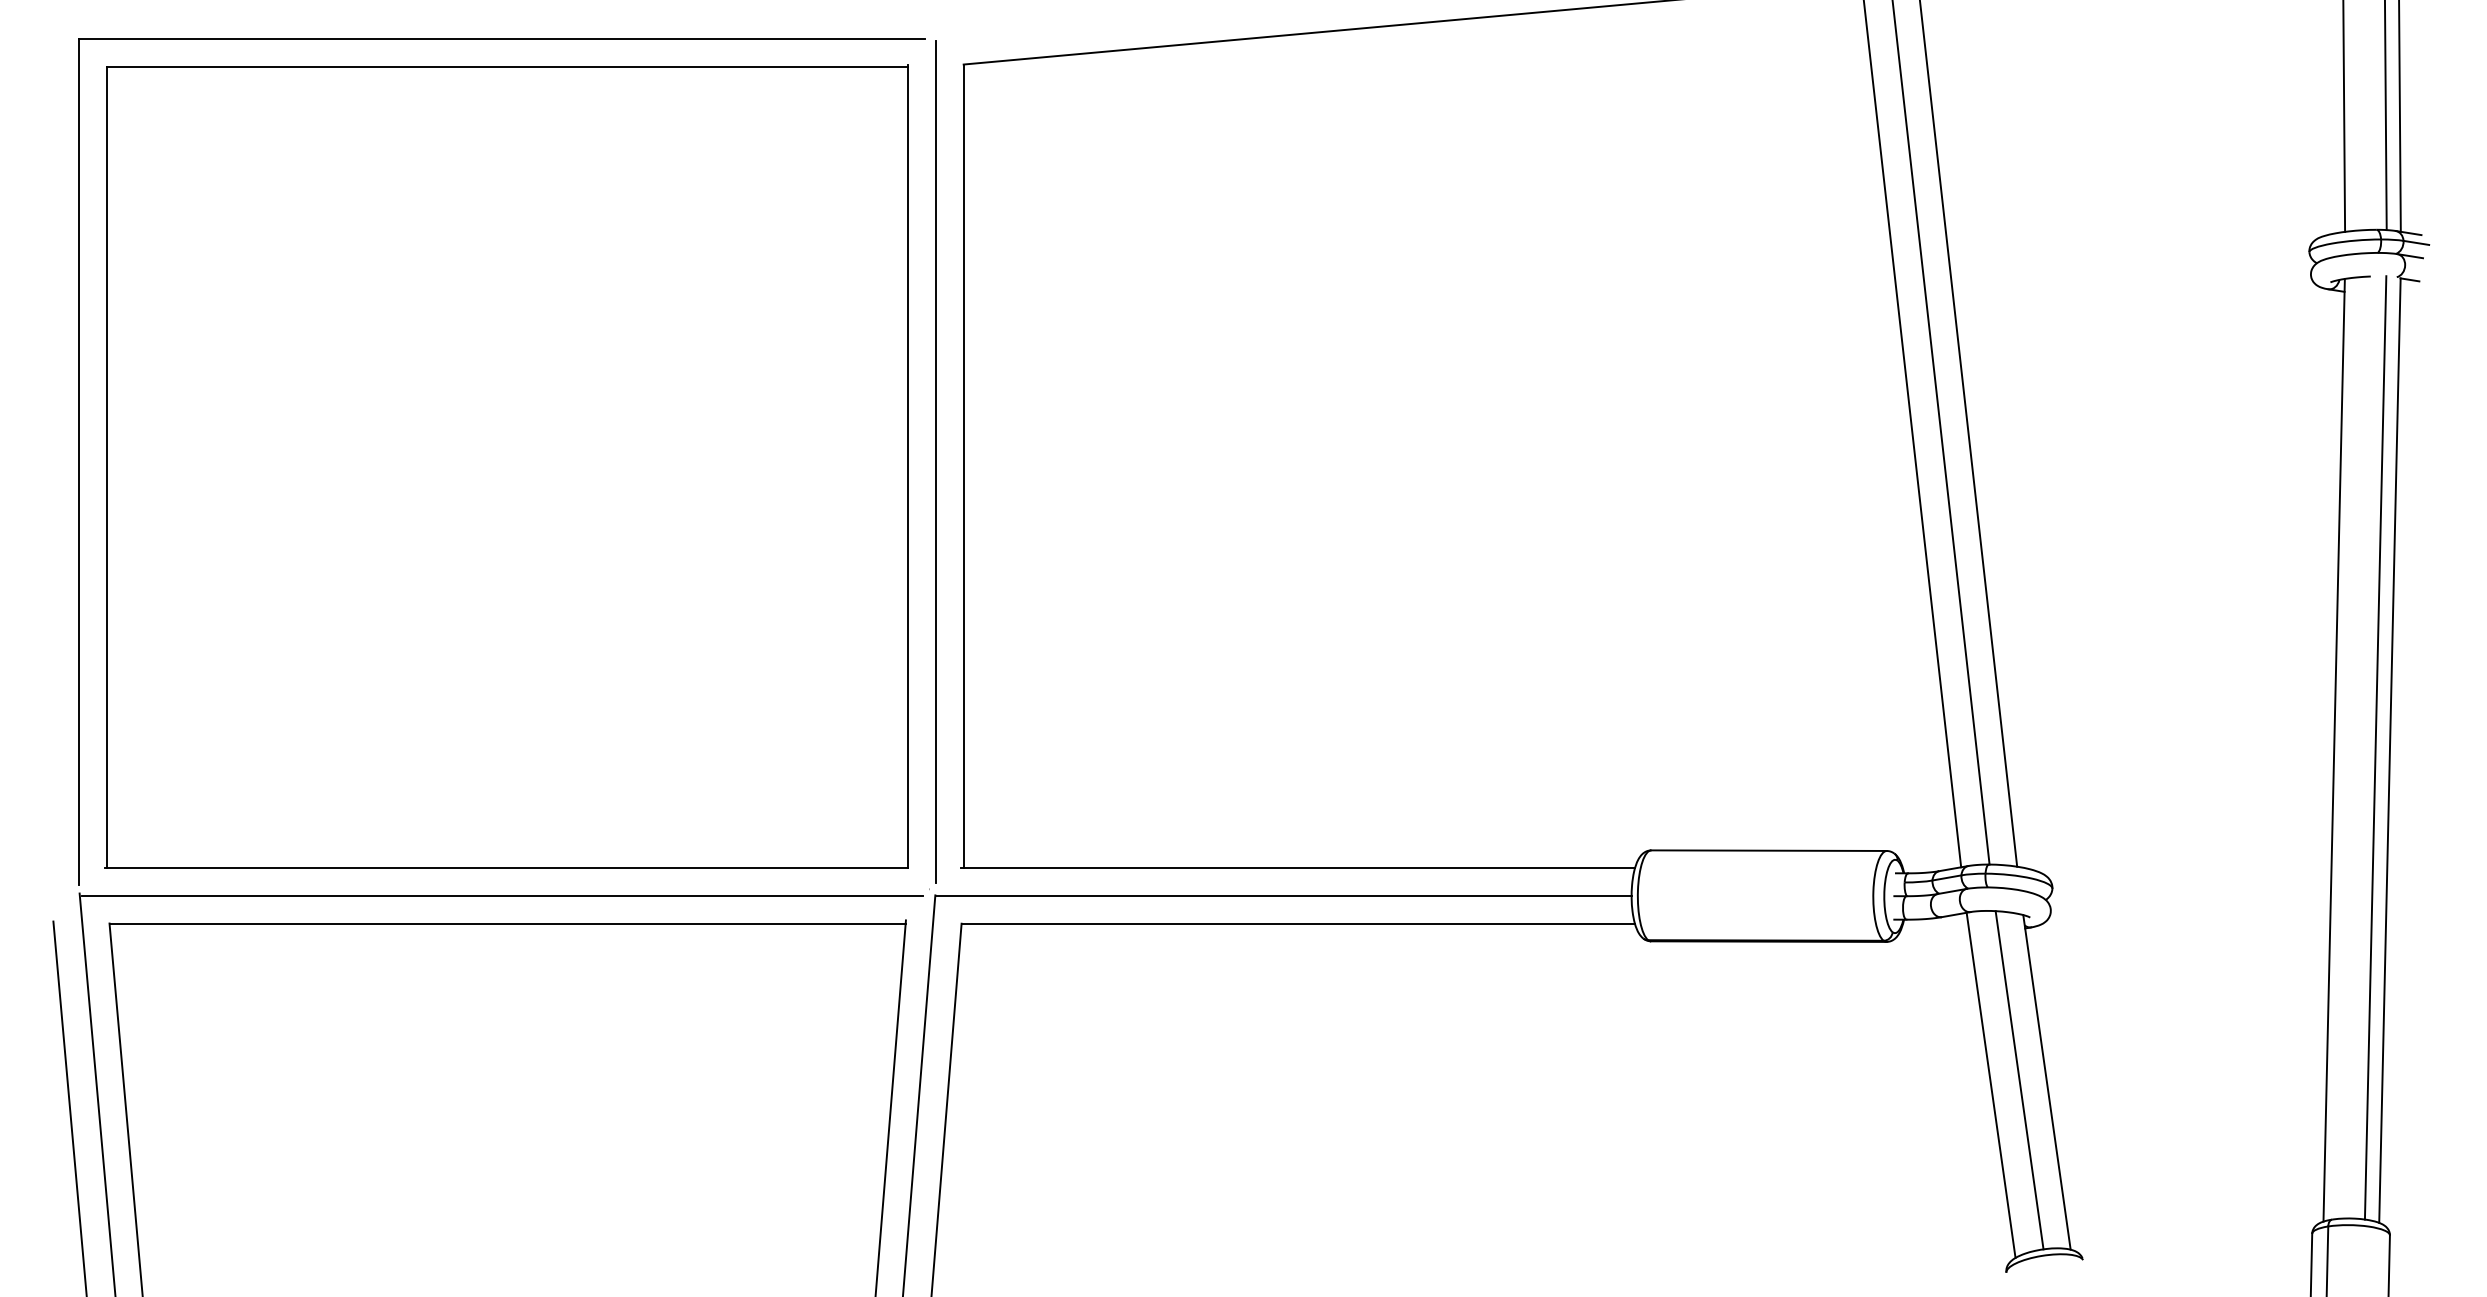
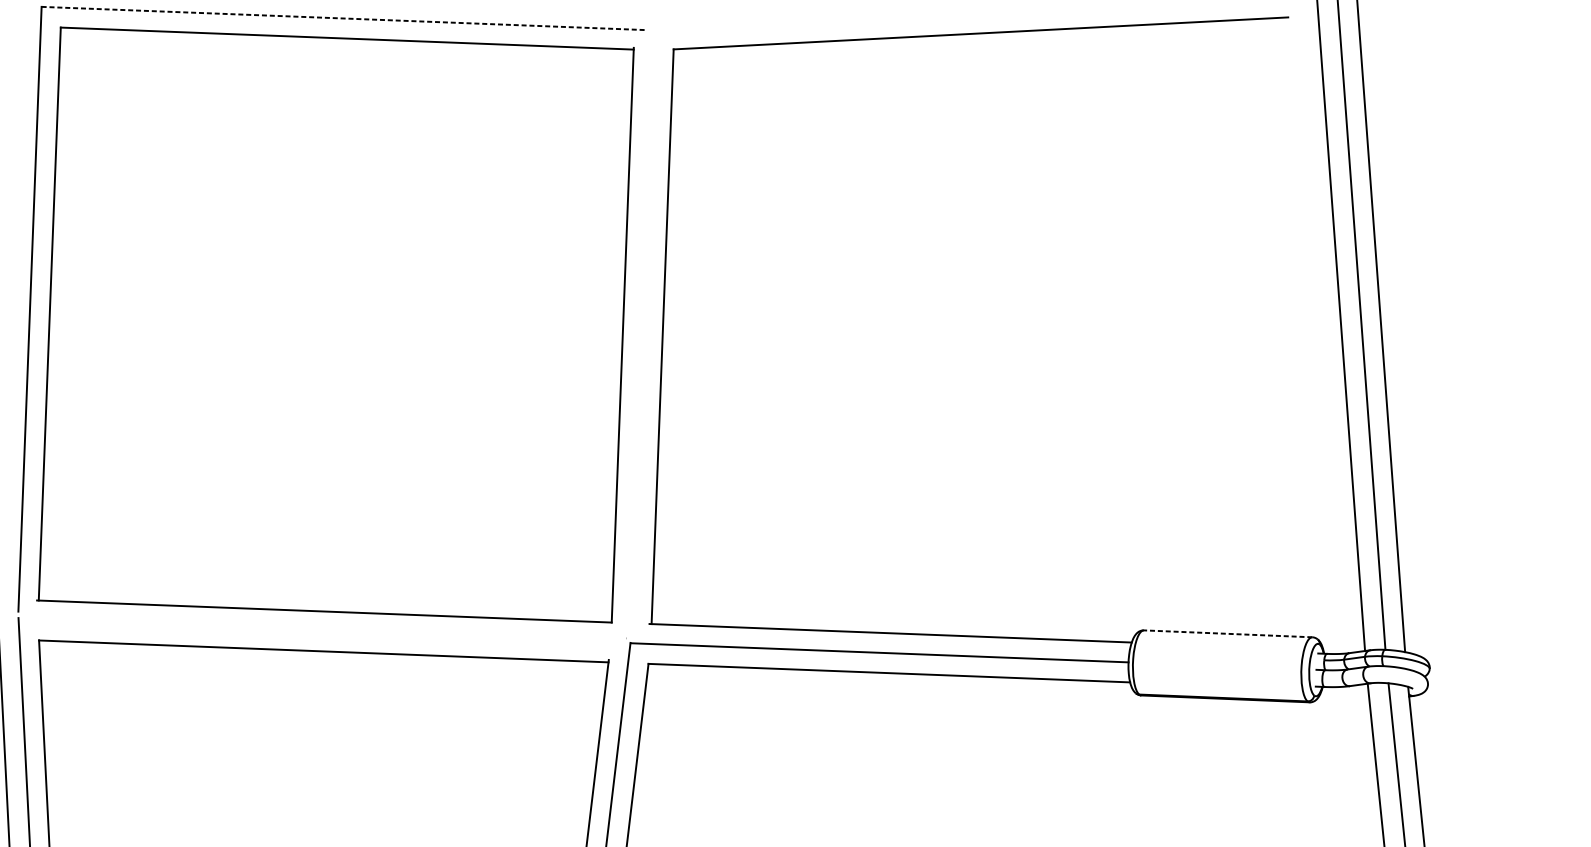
line: (501, 39) -> (343, 18), solid -> dashed
line: (935, 461) -> (642, 332), removed
line: (1769, 850) -> (1228, 633), solid -> dashed
line: (502, 895) -> (320, 631), removed

